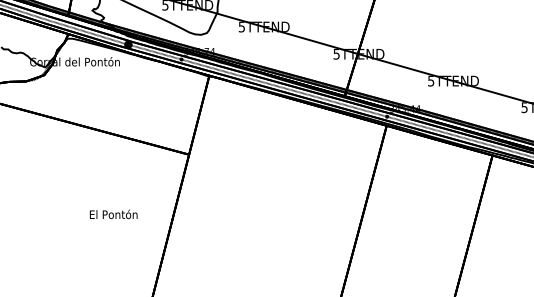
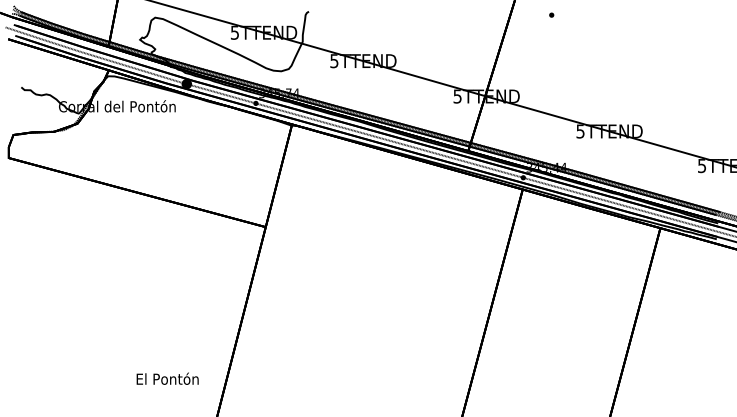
text: (113, 214) -> (167, 378), moved

